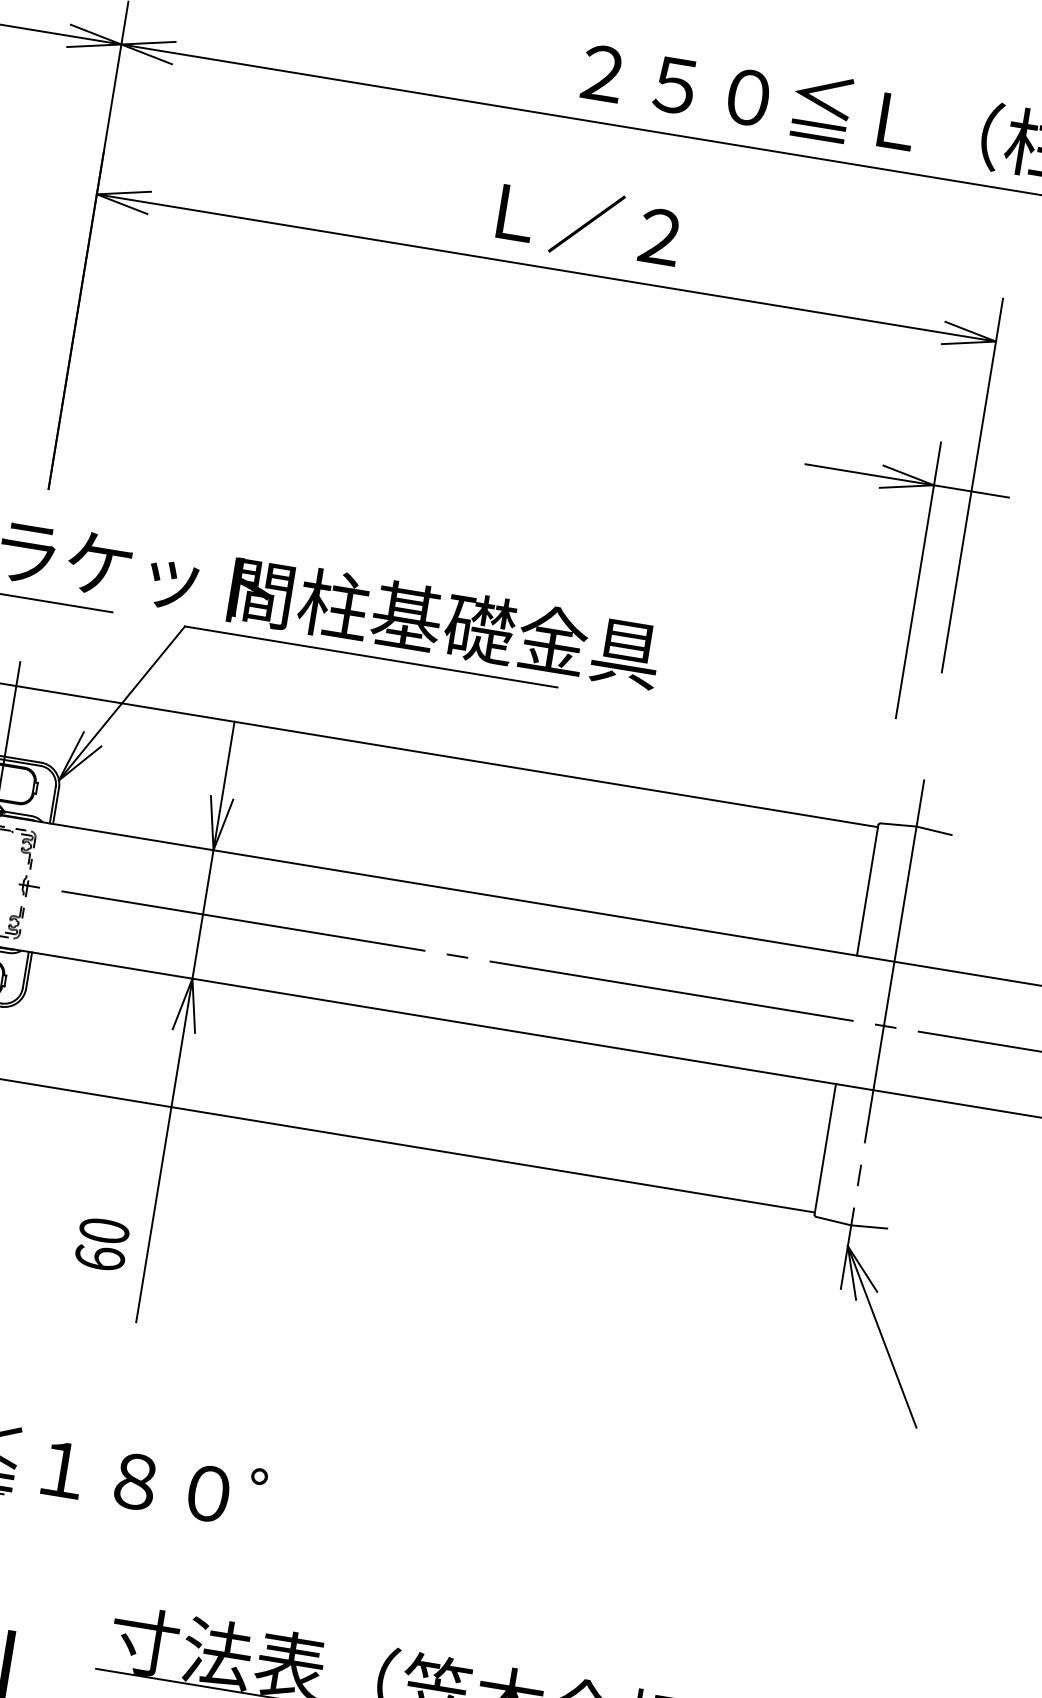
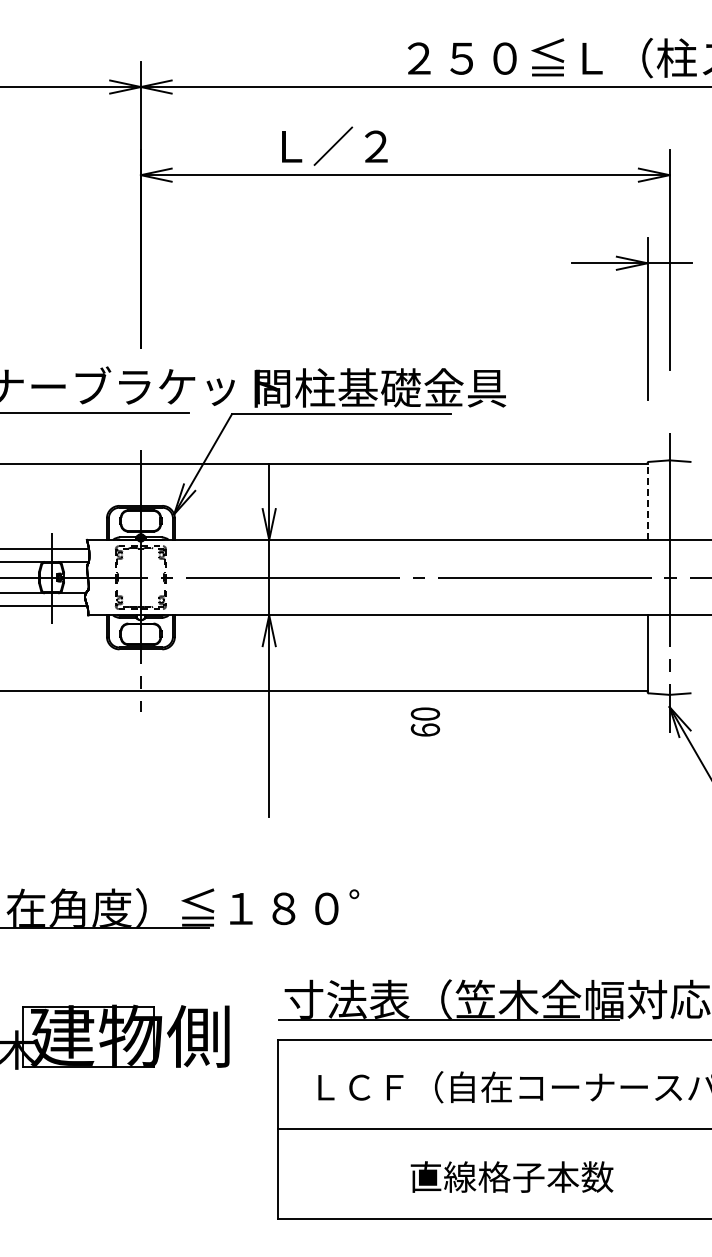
text: (589, 223) -> (334, 145), moved
line: (867, 890) -> (647, 501), solid -> dashed
text: (102, 1243) -> (425, 721), moved

